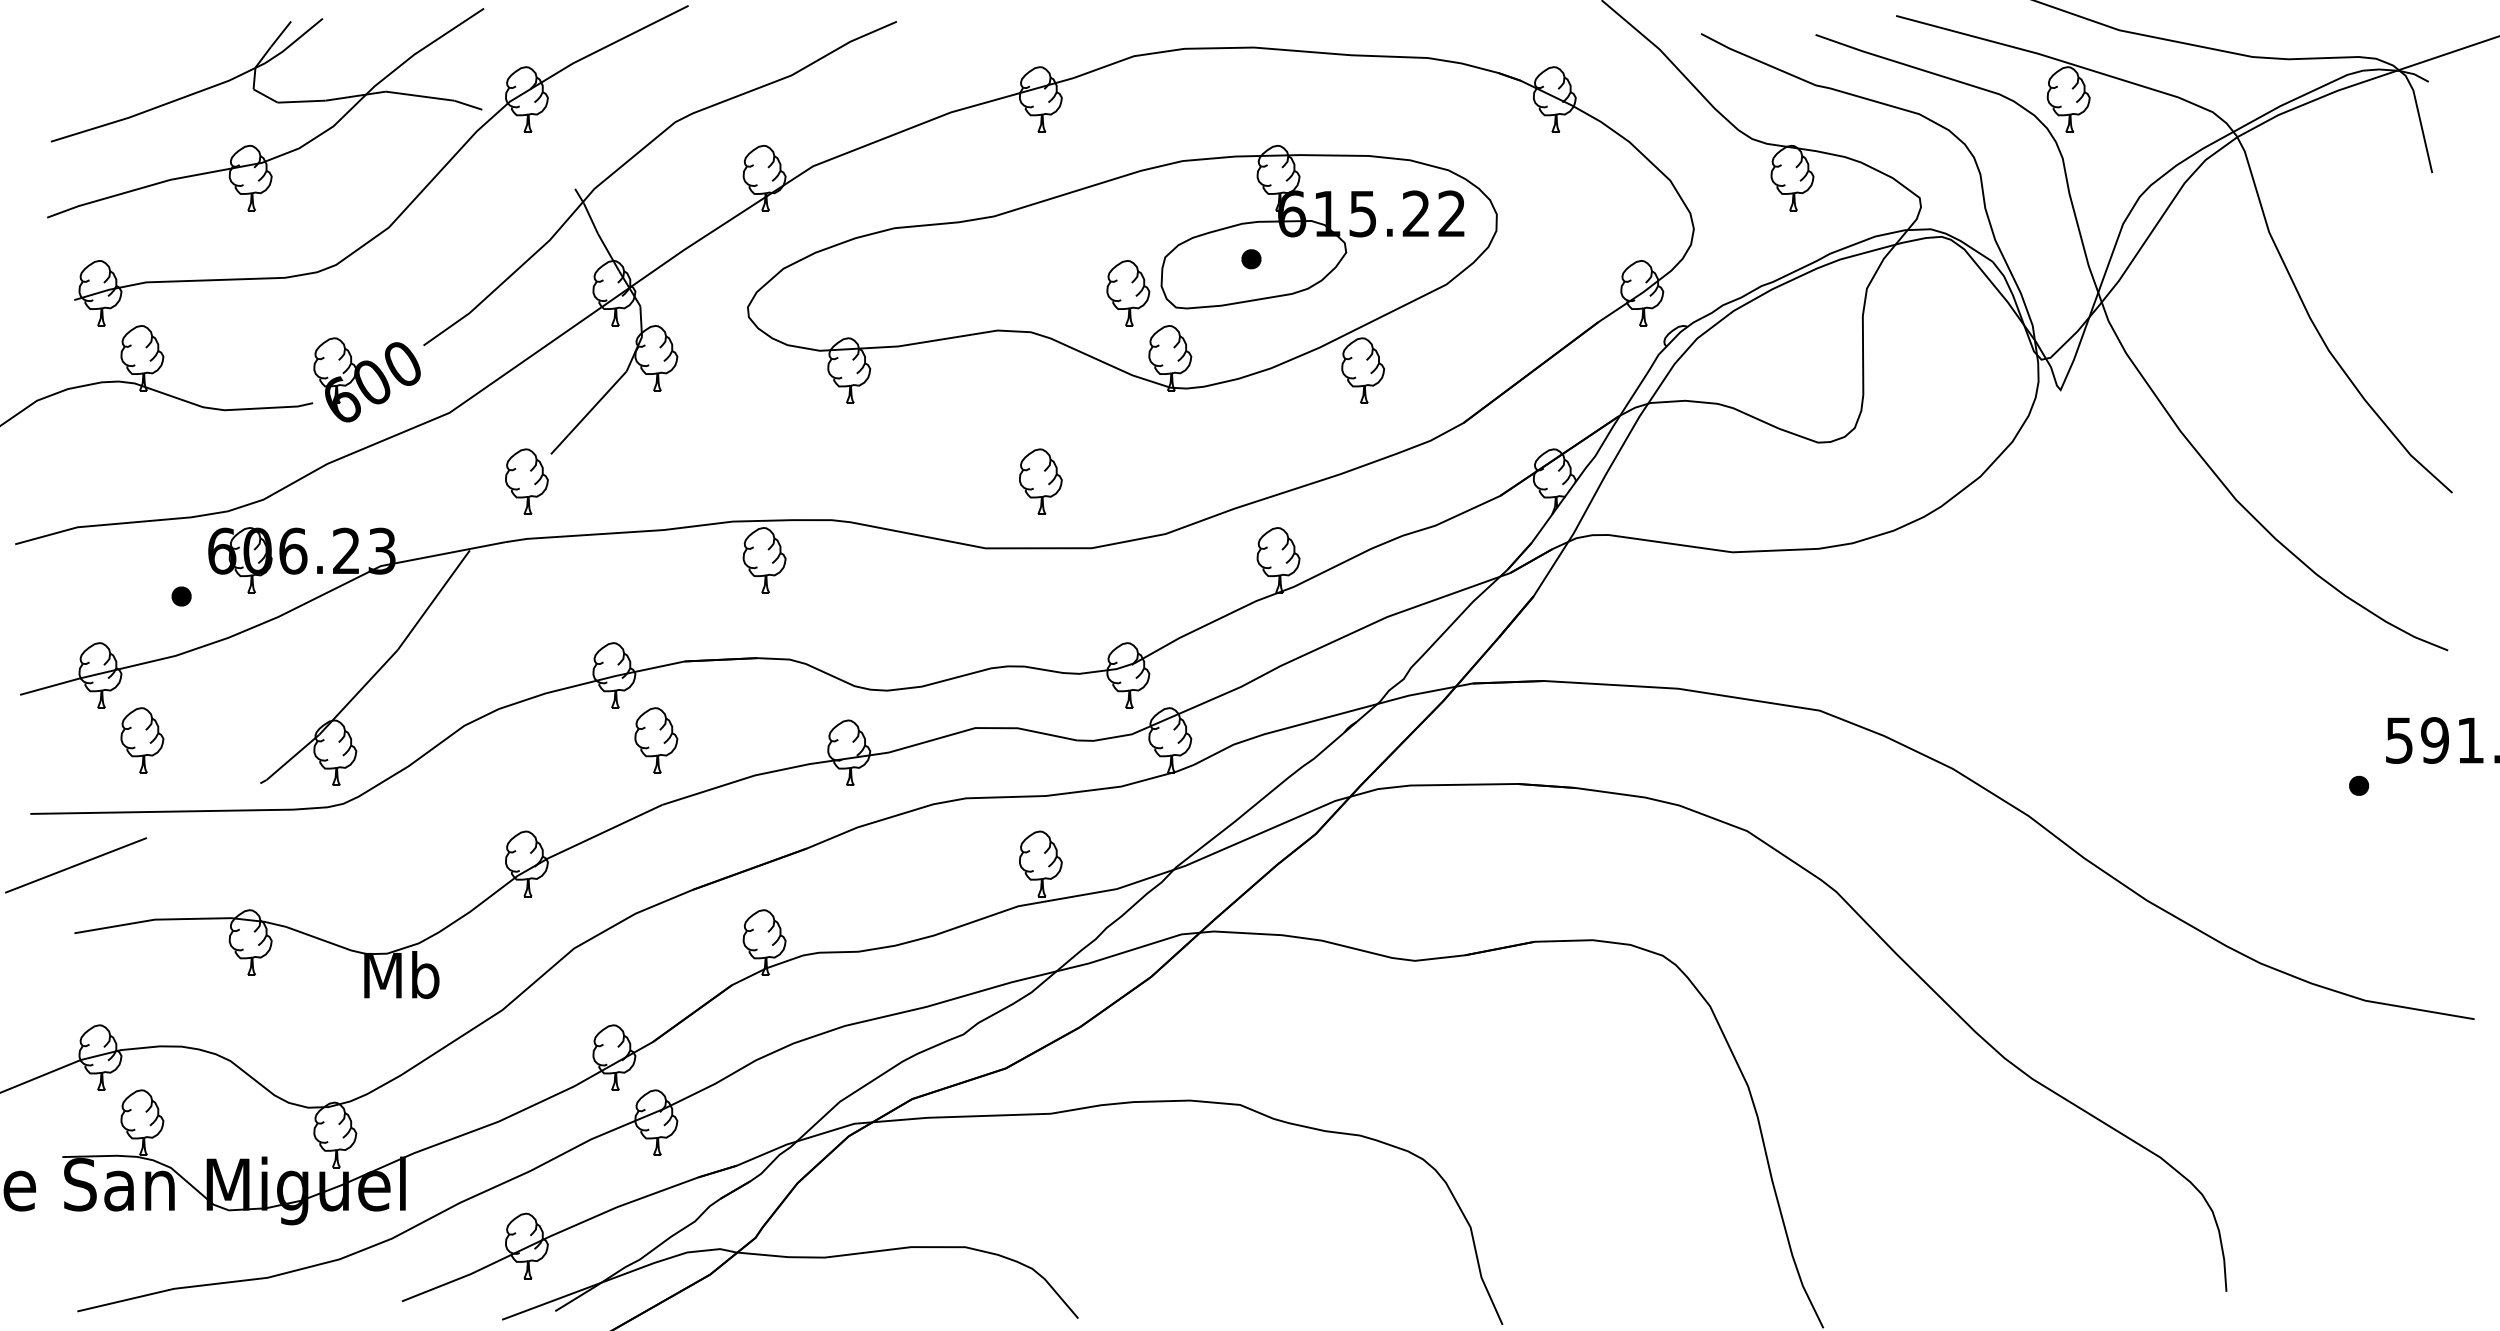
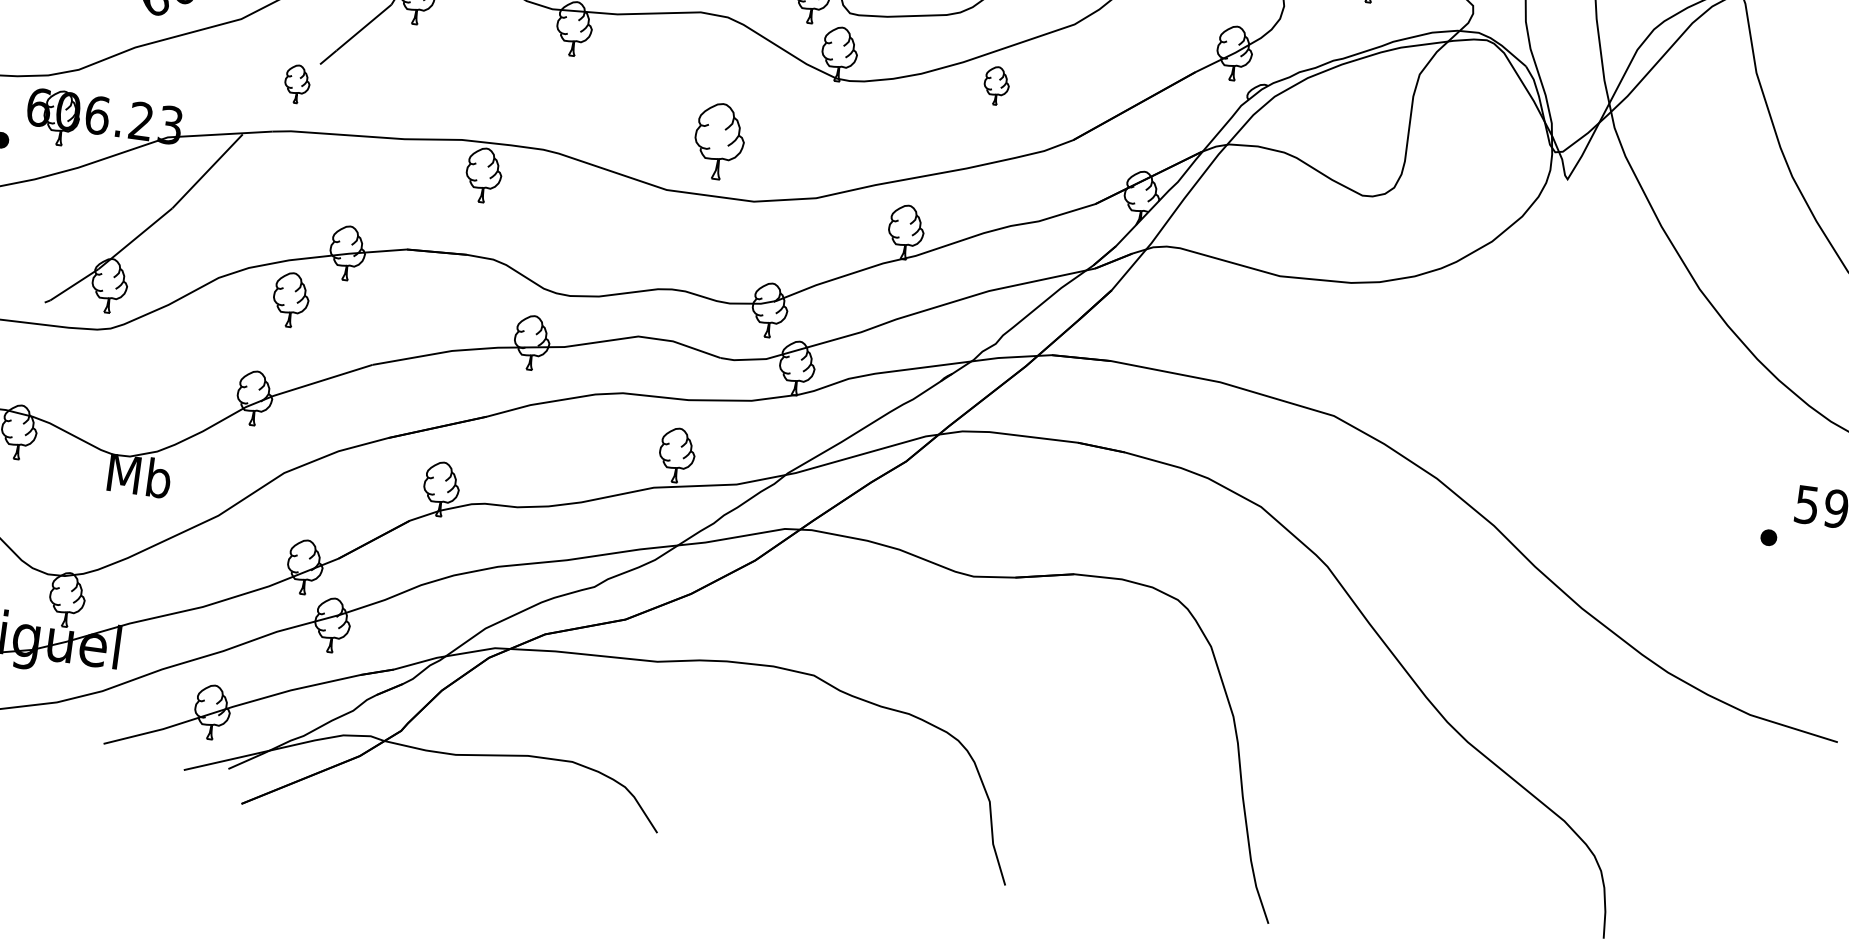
part: (1362, 370) -> (996, 85), size x0.7
part: (526, 481) -> (296, 84), size x0.7
part: (1040, 481) -> (719, 141), size x1.4
part: (656, 740) -> (291, 299), moved

